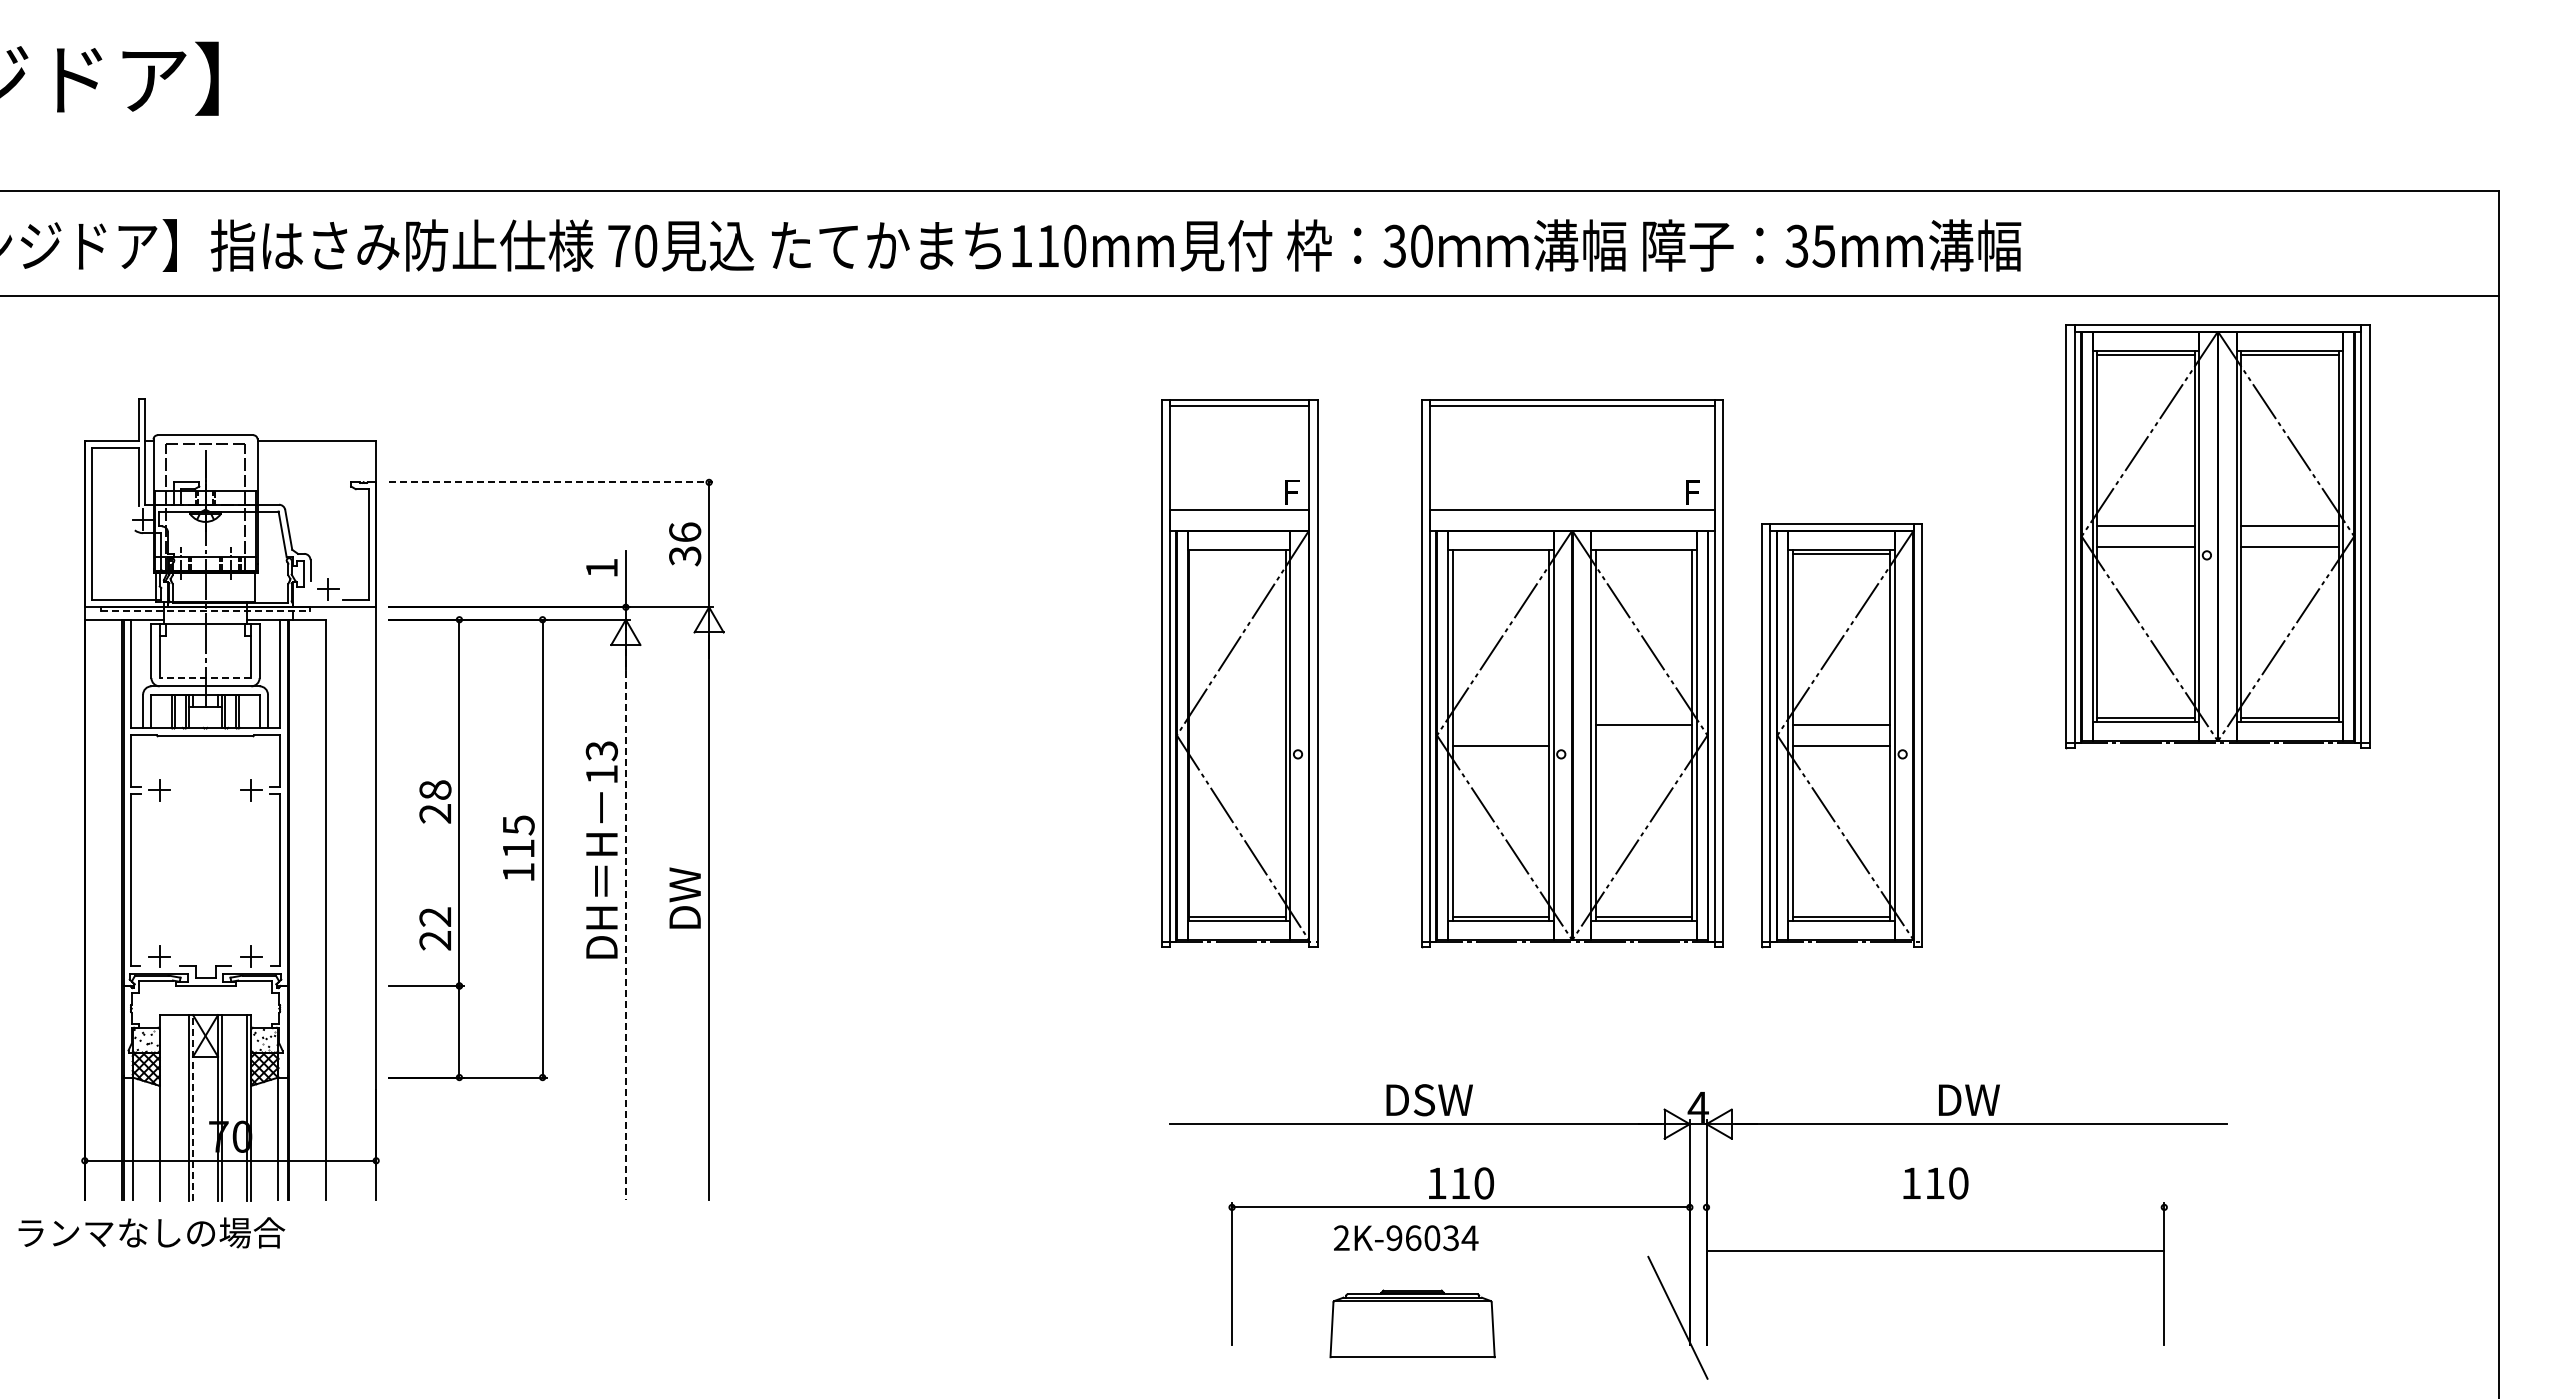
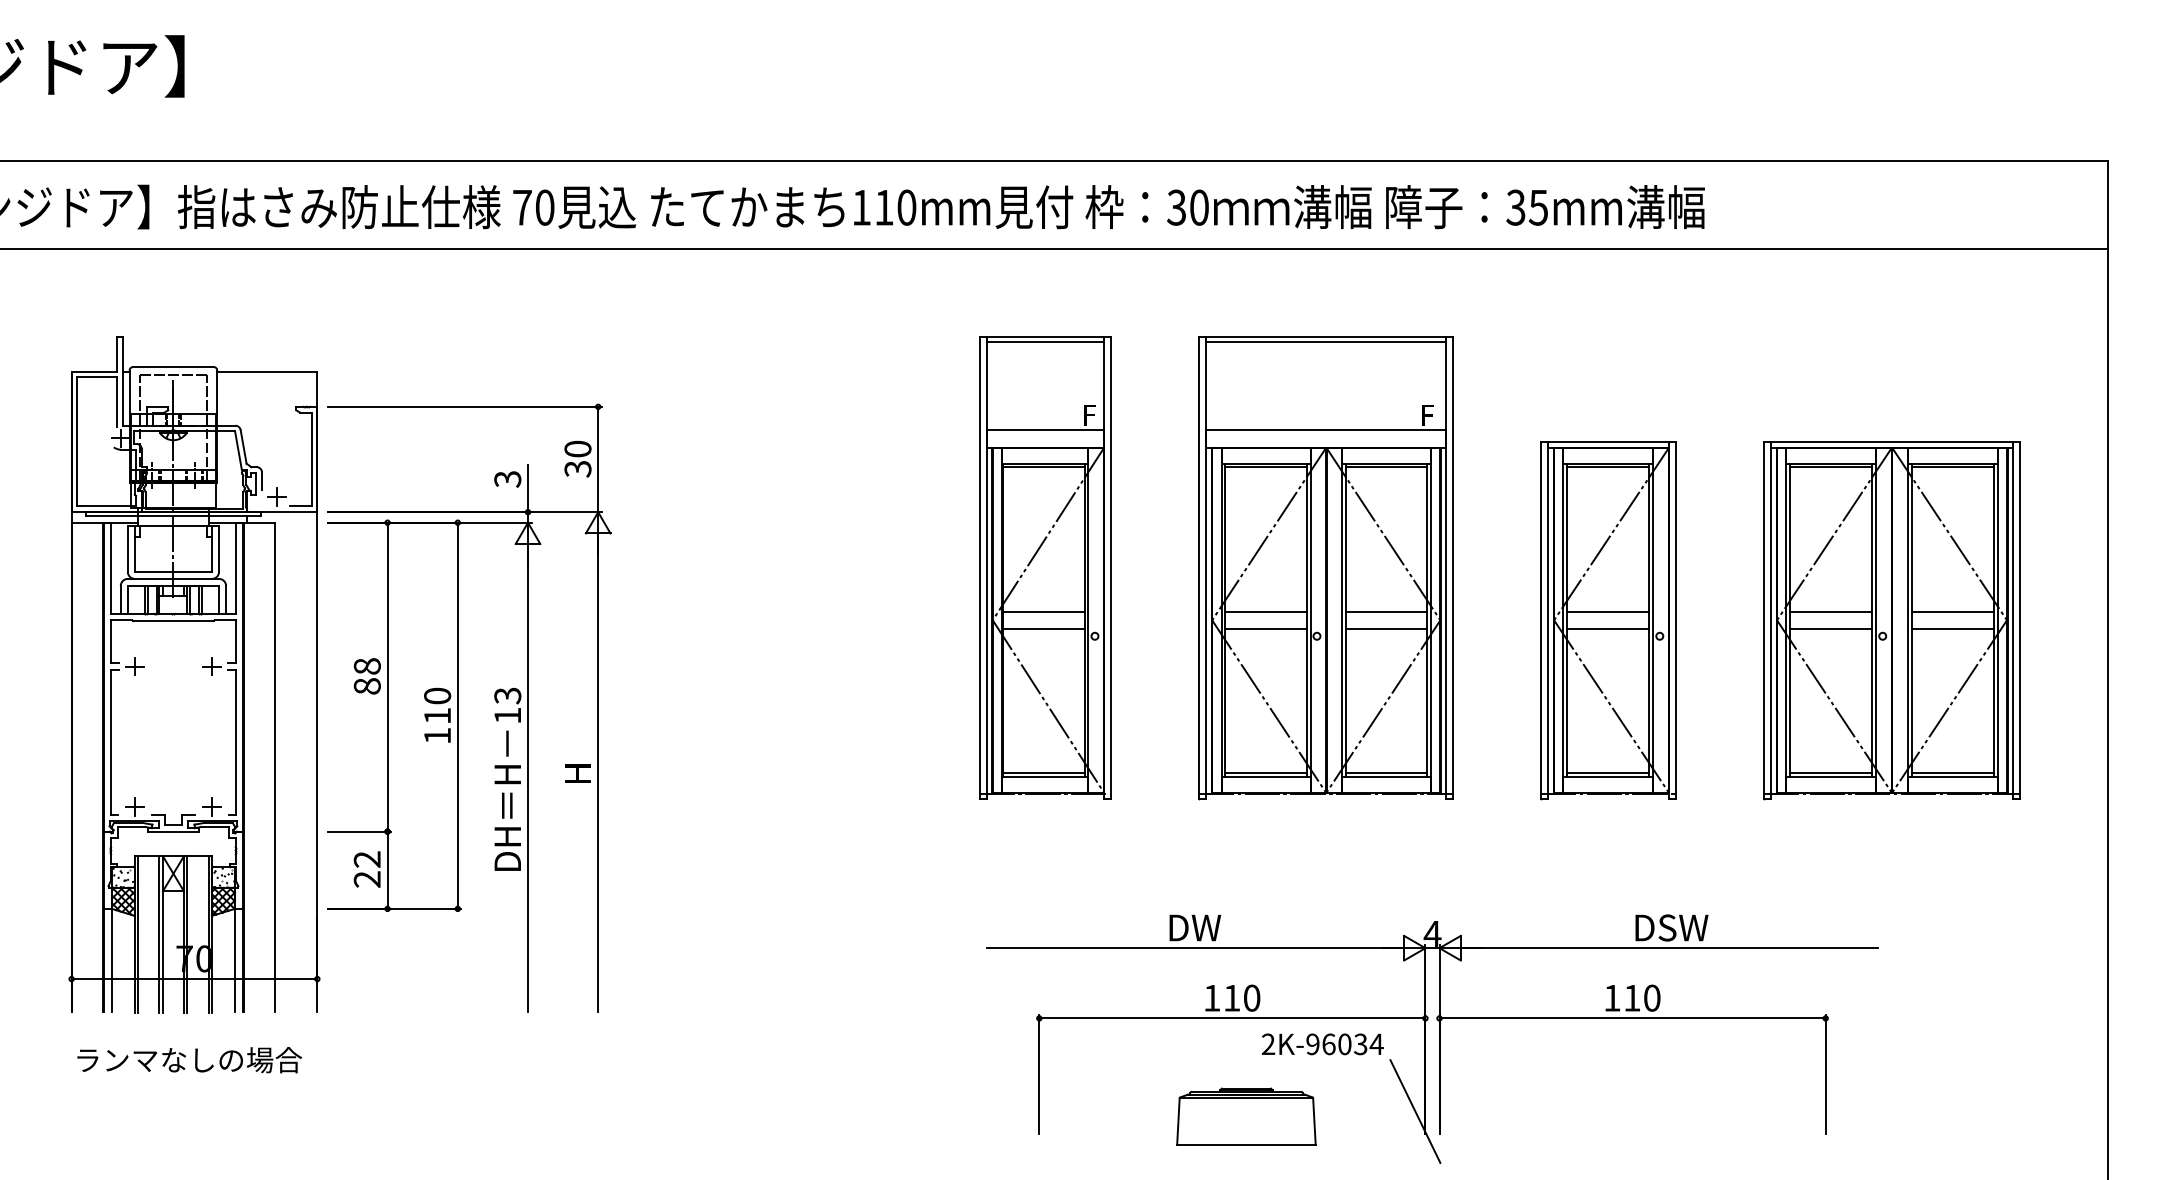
line: (551, 482) -> (465, 406), dashed -> solid
text: (685, 532) -> (578, 449), 36 -> 30
part: (2217, 536) -> (1891, 620), moved
line: (1237, 554) -> (1043, 467), added
line: (1500, 554) -> (1265, 467), added
line: (1643, 554) -> (1386, 467), added
text: (601, 568) -> (507, 479), 1 -> 3
line: (206, 611) -> (174, 515), dashed -> solid
line: (205, 678) -> (173, 572), dashed -> solid
line: (1237, 725) -> (1043, 611), added
line: (1500, 725) -> (1265, 611), added
part: (1841, 735) -> (1608, 620), moved
line: (1237, 745) -> (1043, 628), added
line: (1643, 745) -> (1386, 628), added
text: (435, 813) -> (367, 686), 28 -> 88
text: (518, 825) -> (437, 696), 115 -> 110
text: (601, 849) -> (507, 778), moved
text: (684, 897) -> (577, 757), DW -> H
line: (625, 924) -> (527, 779), dashed -> solid
text: (434, 928) -> (366, 869), moved
text: (1442, 1100) -> (1216, 928), DSW -> DW
text: (1995, 1100) -> (1683, 928), DW -> DSW
line: (163, 1107) -> (137, 934), added
line: (193, 1107) -> (163, 934), dashed -> solid
text: (151, 1232) -> (189, 1059), moved
text: (1406, 1237) -> (1323, 1043), moved
line: (1935, 1251) -> (1632, 1018), moved
part: (1412, 1323) -> (1246, 1116), moved

